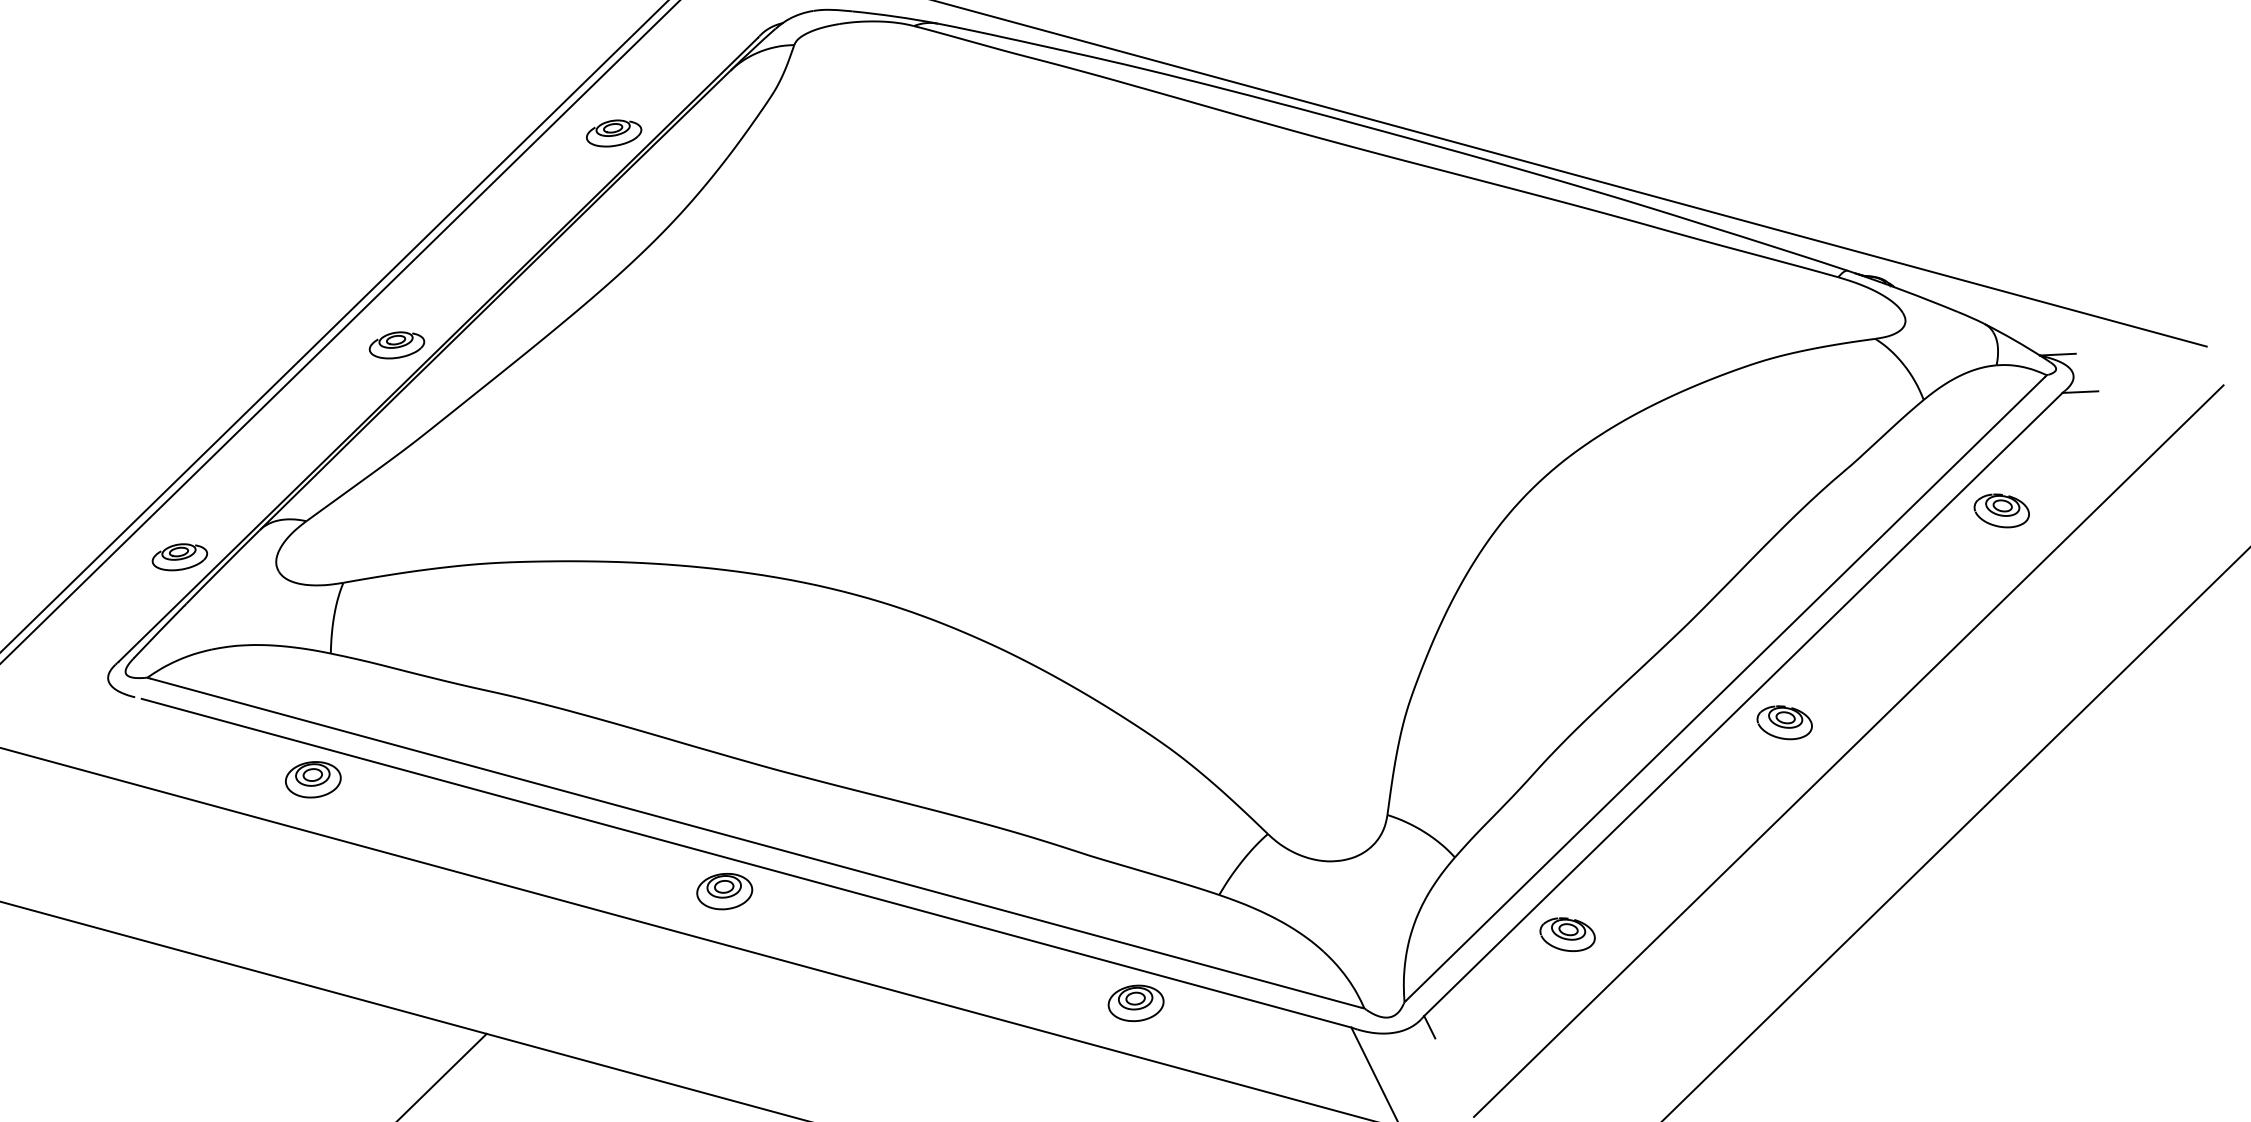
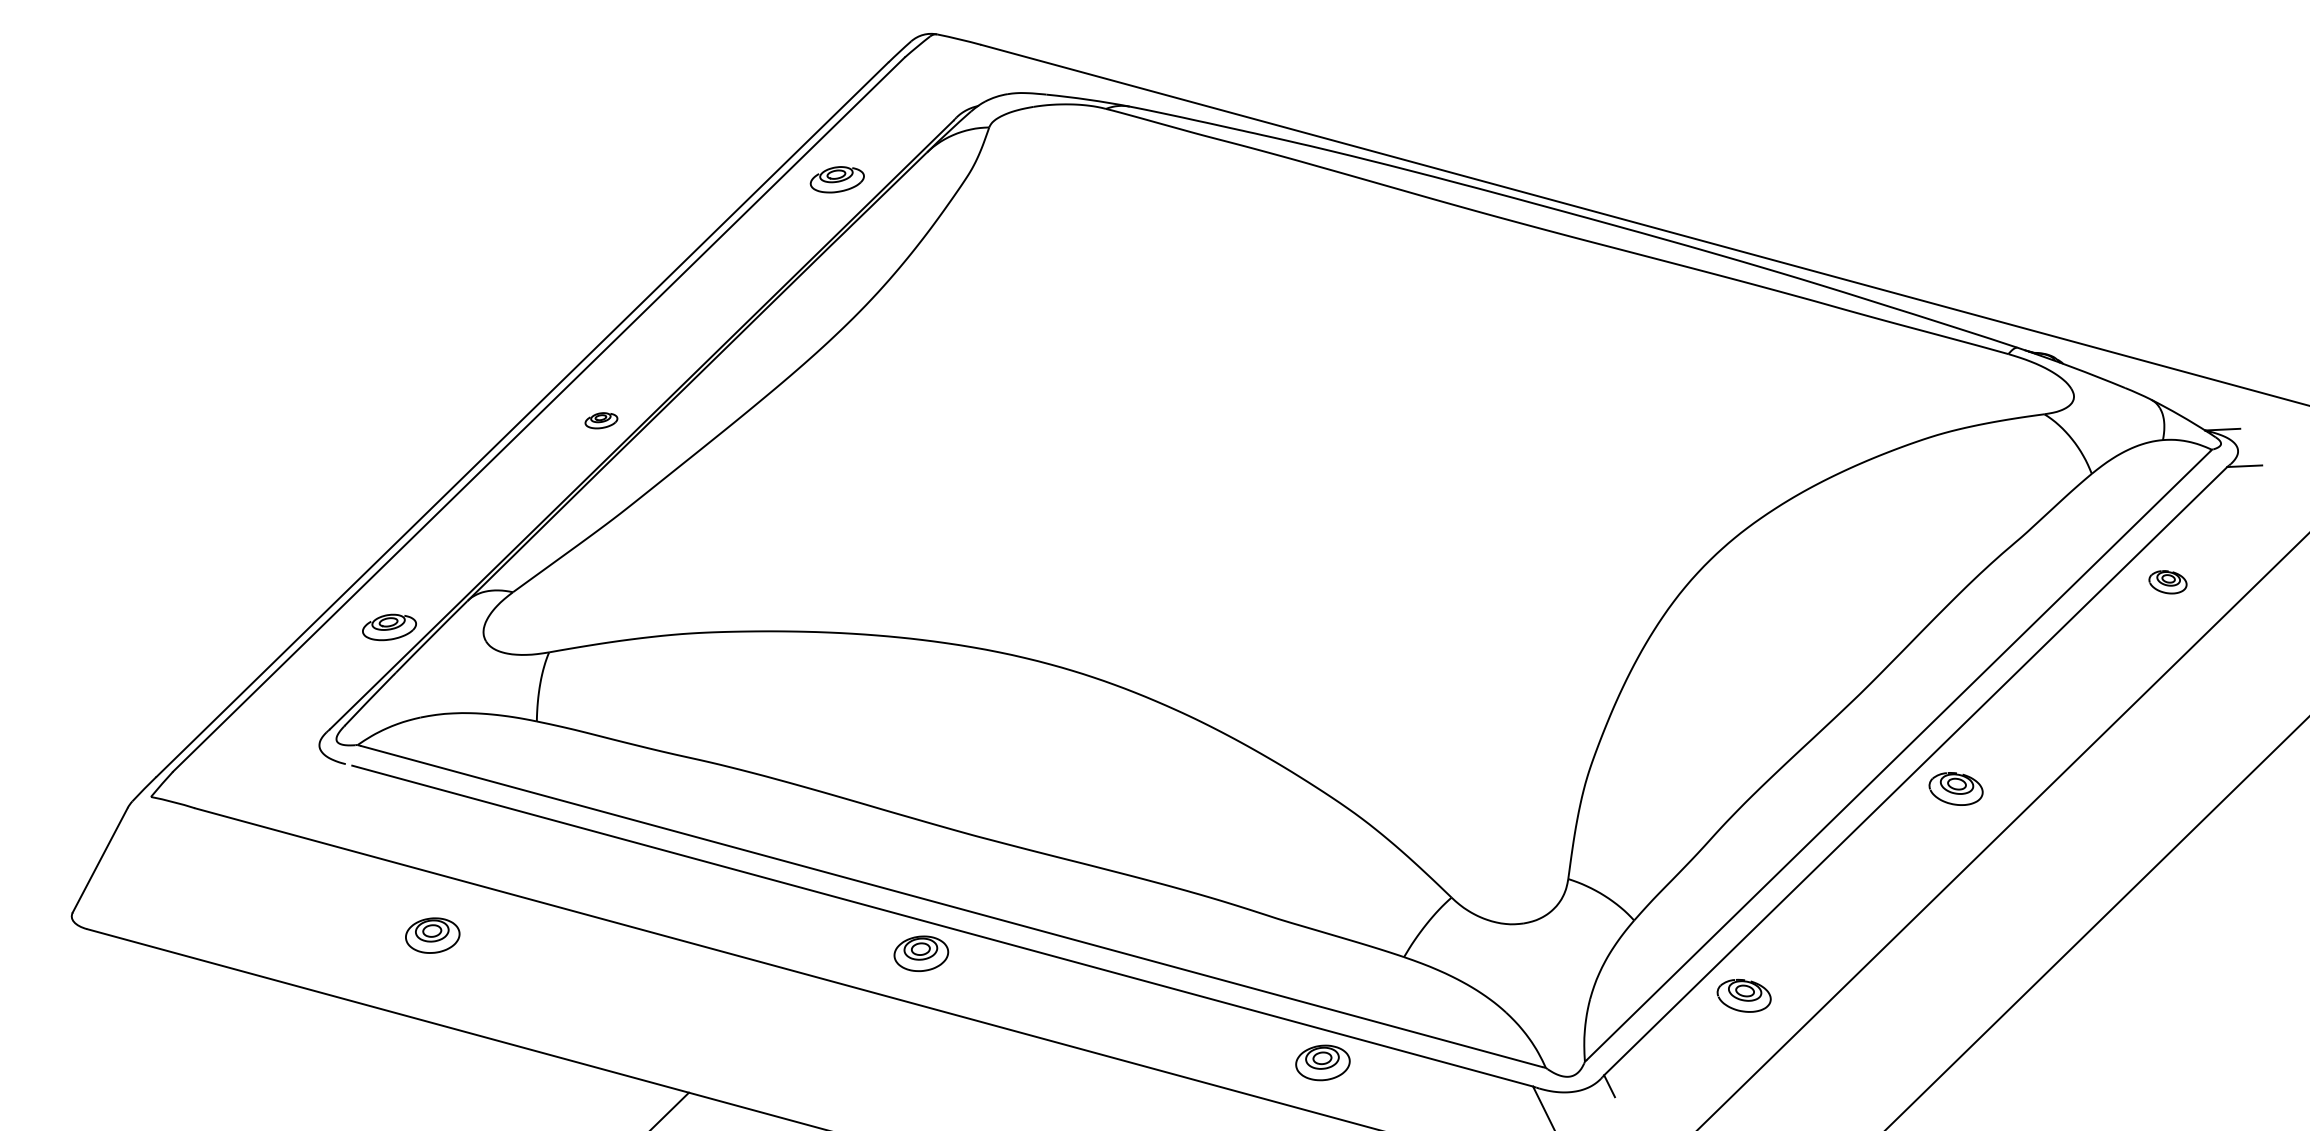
part: (613, 133) -> (836, 179), moved
part: (397, 345) -> (601, 420), size x0.6
part: (2001, 511) -> (2167, 582), size x0.7
part: (313, 779) -> (432, 935), moved

